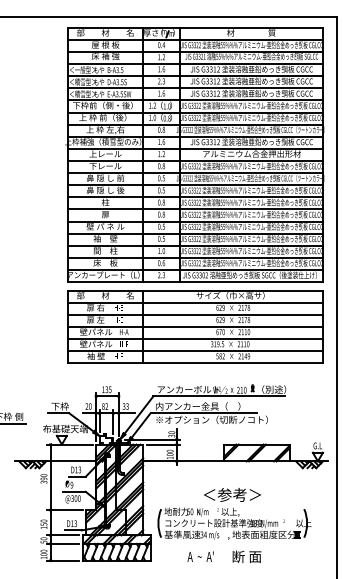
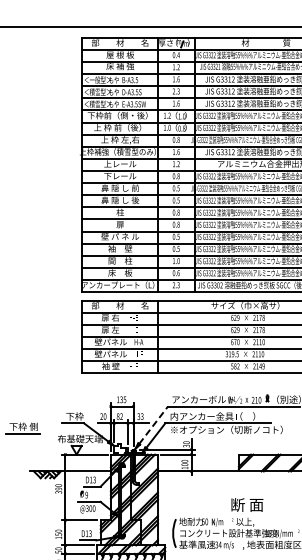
line: (138, 415) -> (153, 425), solid -> dashed
text: (232, 494) -> (247, 504), ＜参考＞ -> 断 面

